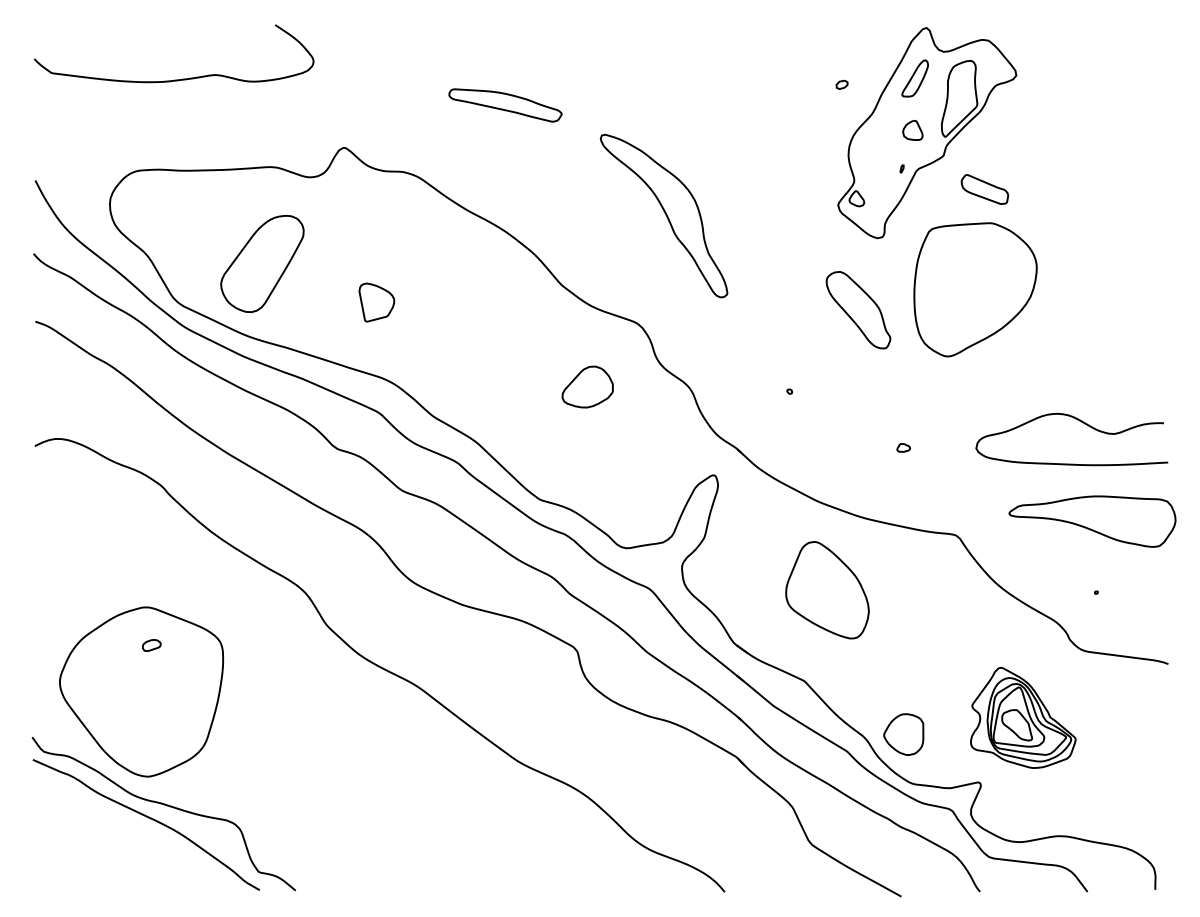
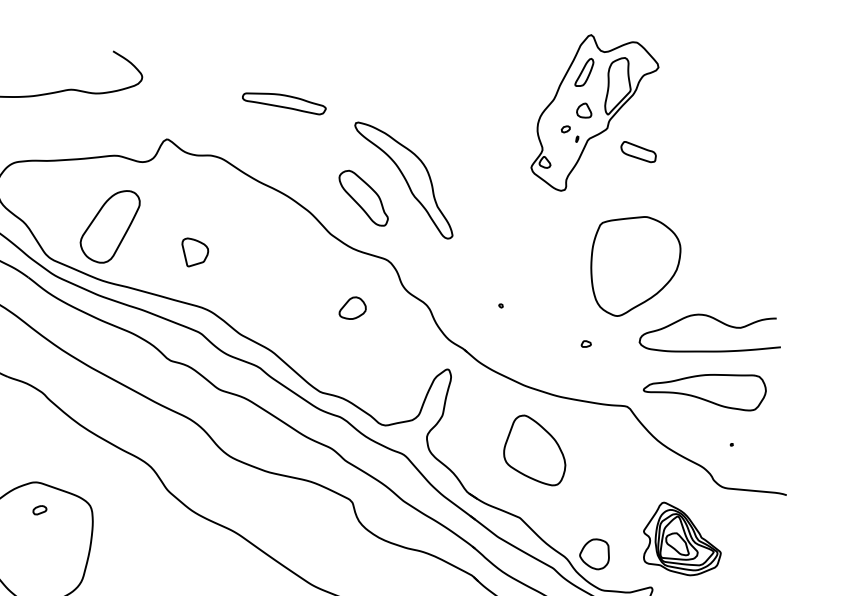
part: (841, 84) -> (565, 129), moved
part: (975, 289) -> (636, 266), moved
part: (858, 310) -> (363, 198), moved
part: (587, 386) -> (352, 307), size x0.71
part: (1092, 521) -> (704, 393), moved

